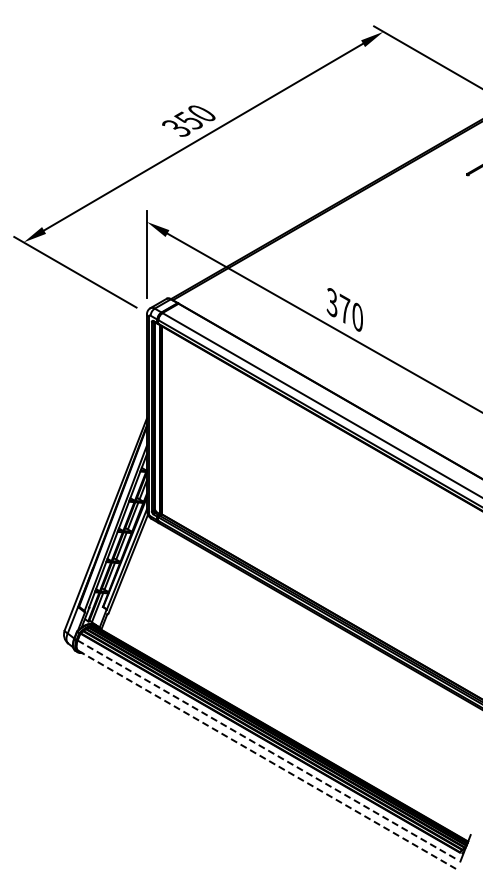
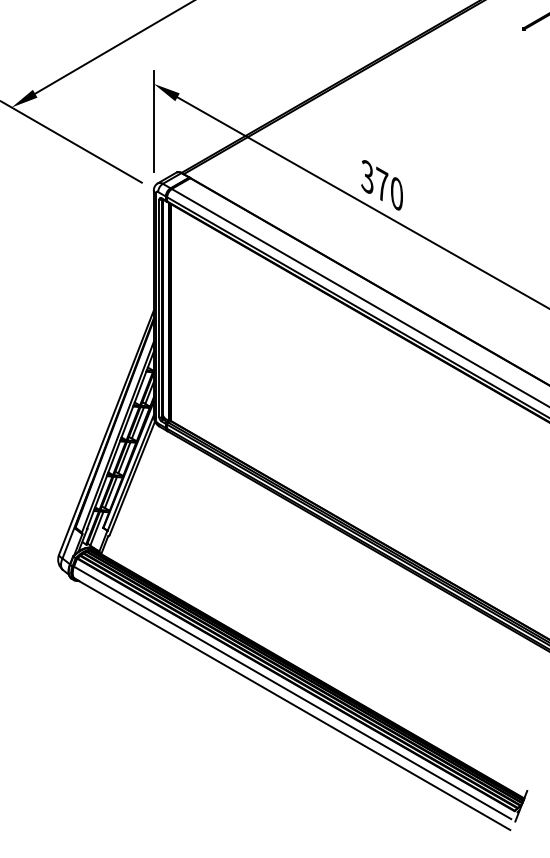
line: (267, 749) -> (292, 692), dashed -> solid
line: (267, 759) -> (292, 703), dashed -> solid

